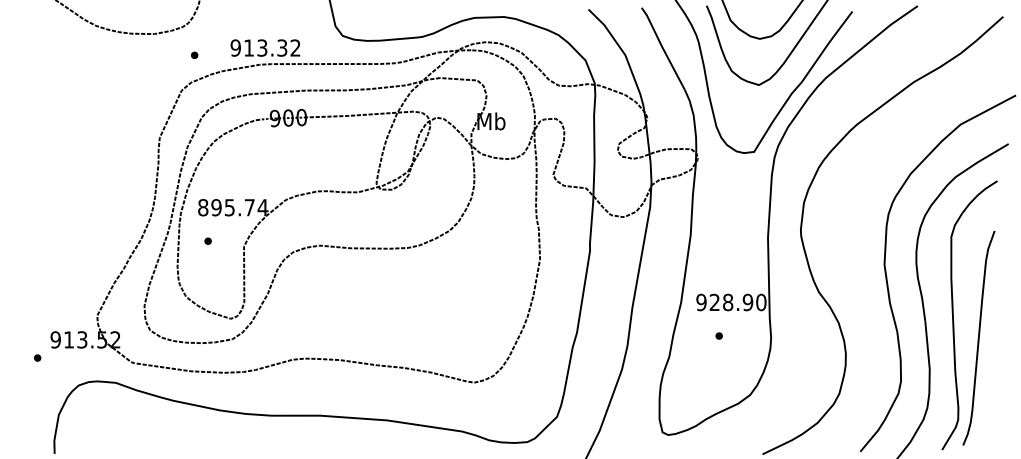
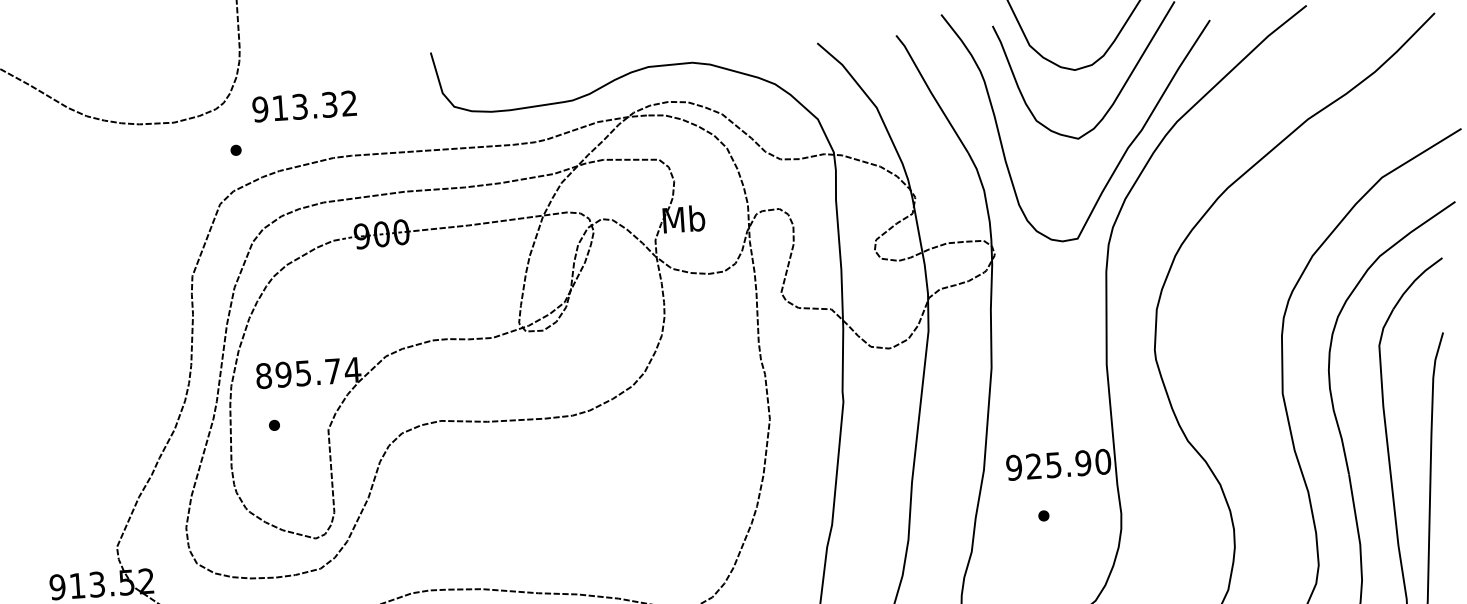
text: (265, 47) -> (304, 105), moved
text: (728, 302) -> (1054, 465), 928.90 -> 925.90

